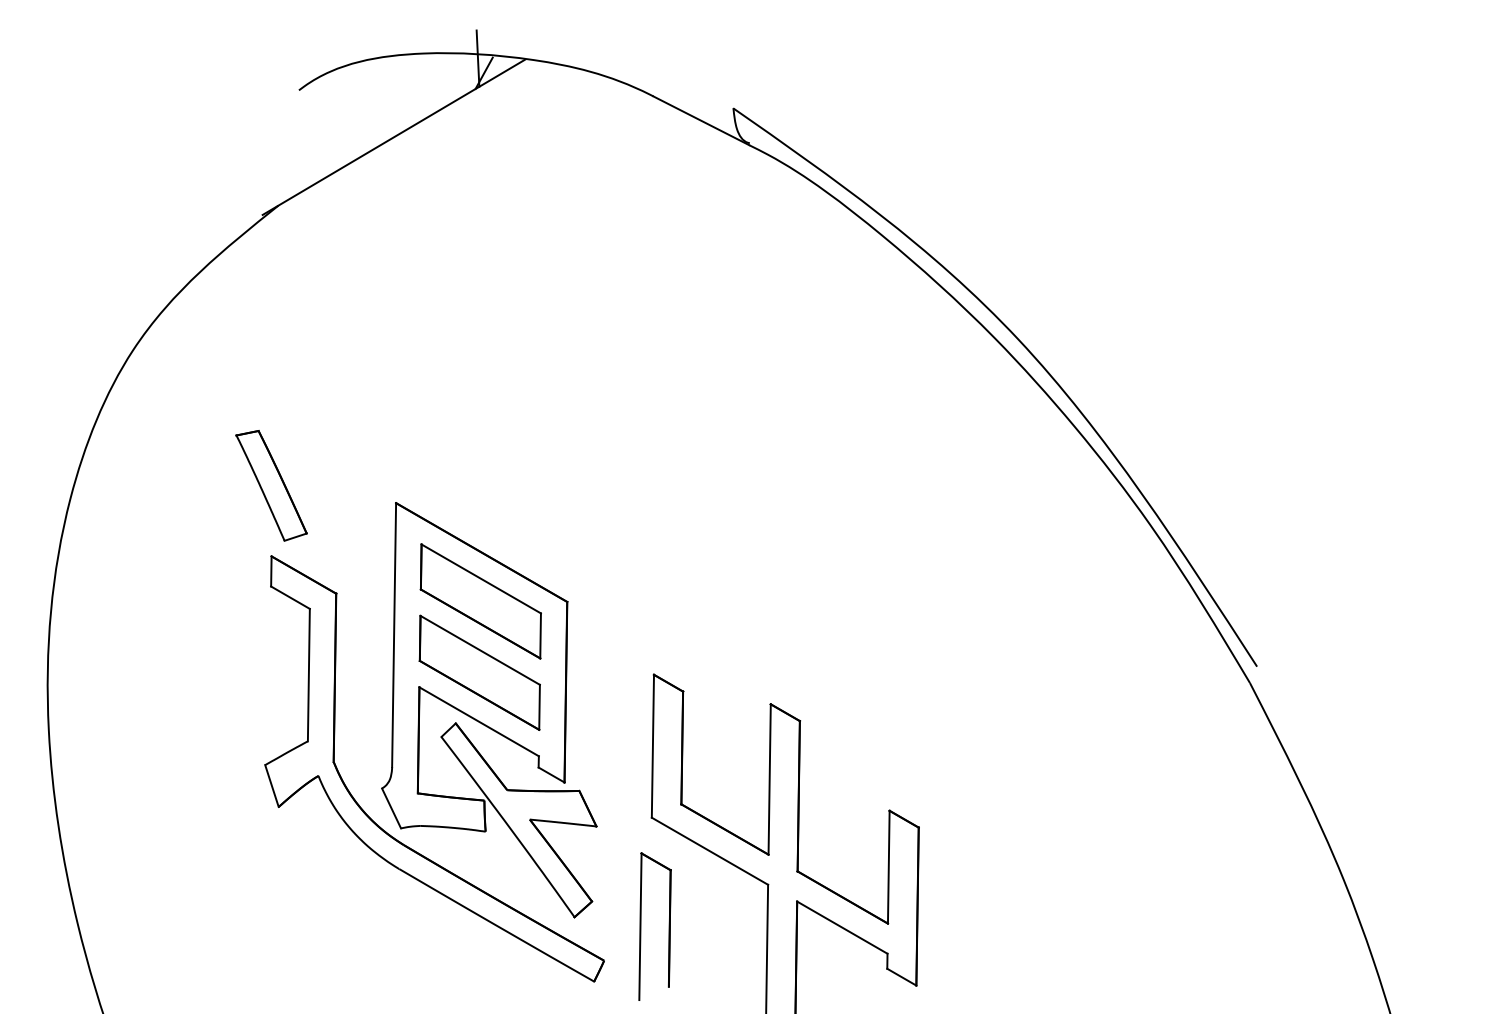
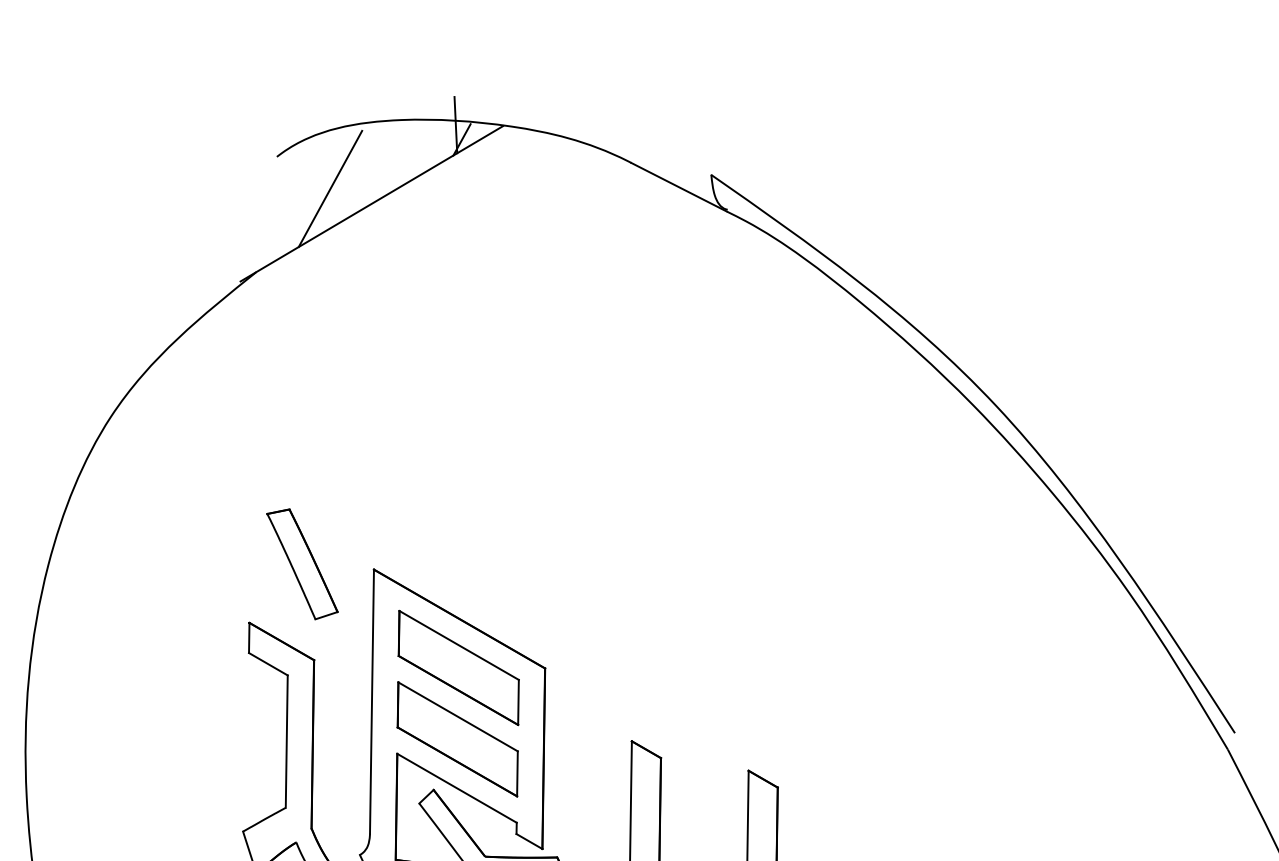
line: (352, 122) -> (330, 189), added
part: (271, 485) -> (302, 564), moved

